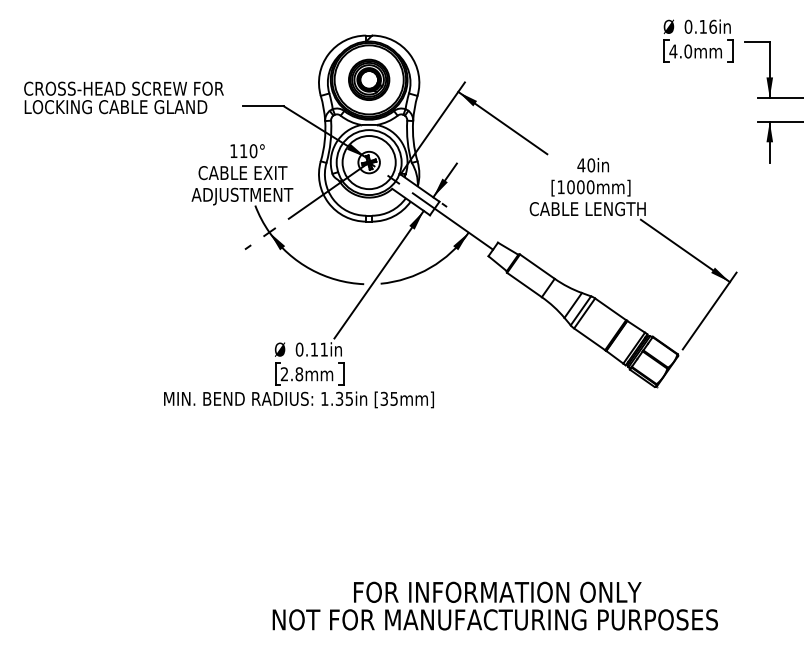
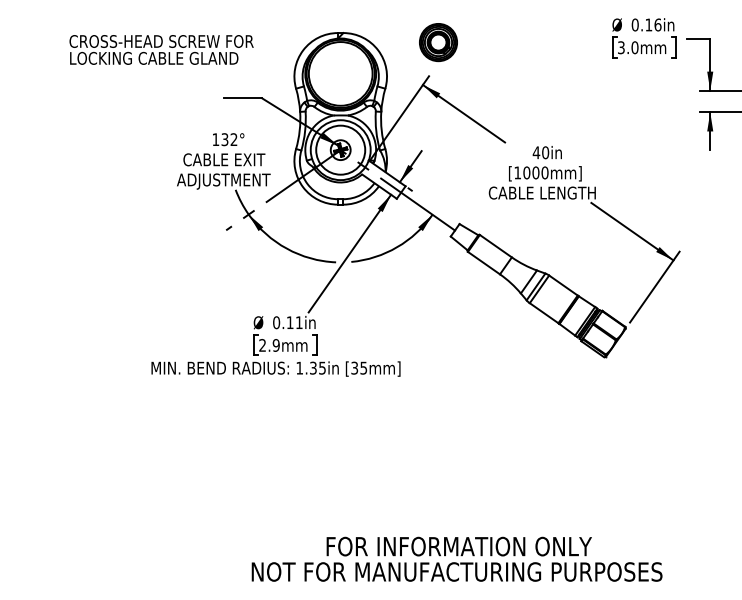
text: (673, 51) -> (621, 47), 4.0mm -> 3.0mm
part: (369, 79) -> (438, 42), moved
text: (123, 97) -> (161, 49), moved
text: (248, 151) -> (229, 139), 110° -> 132°
text: (299, 374) -> (276, 345), 2.8mm -> 2.9mm

